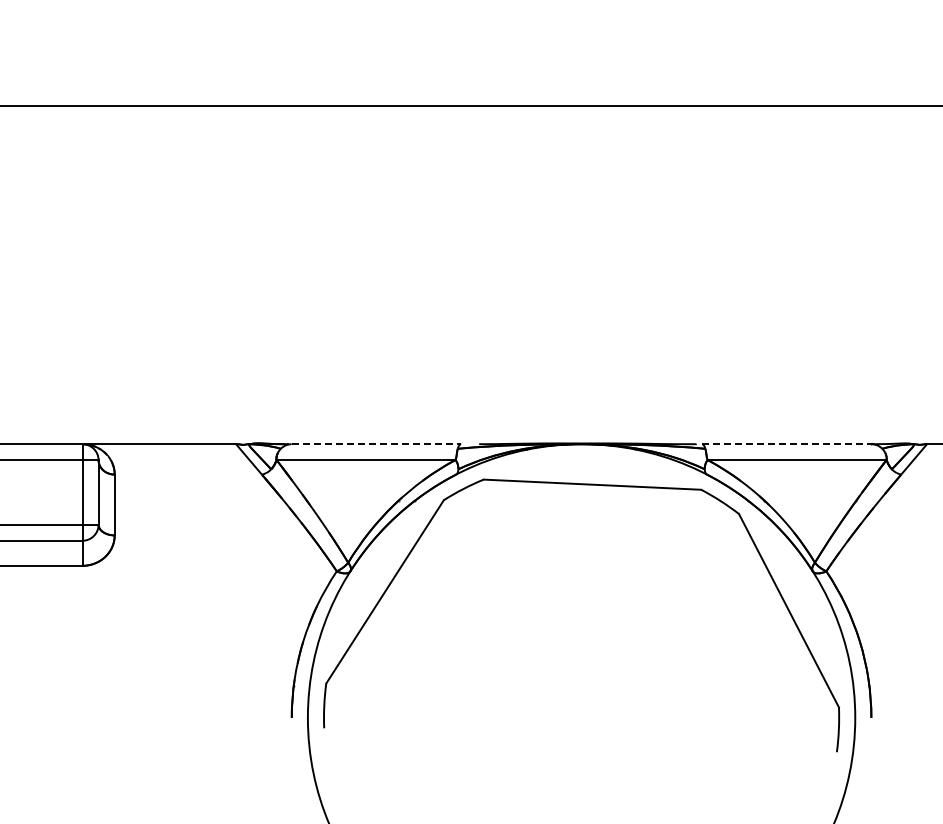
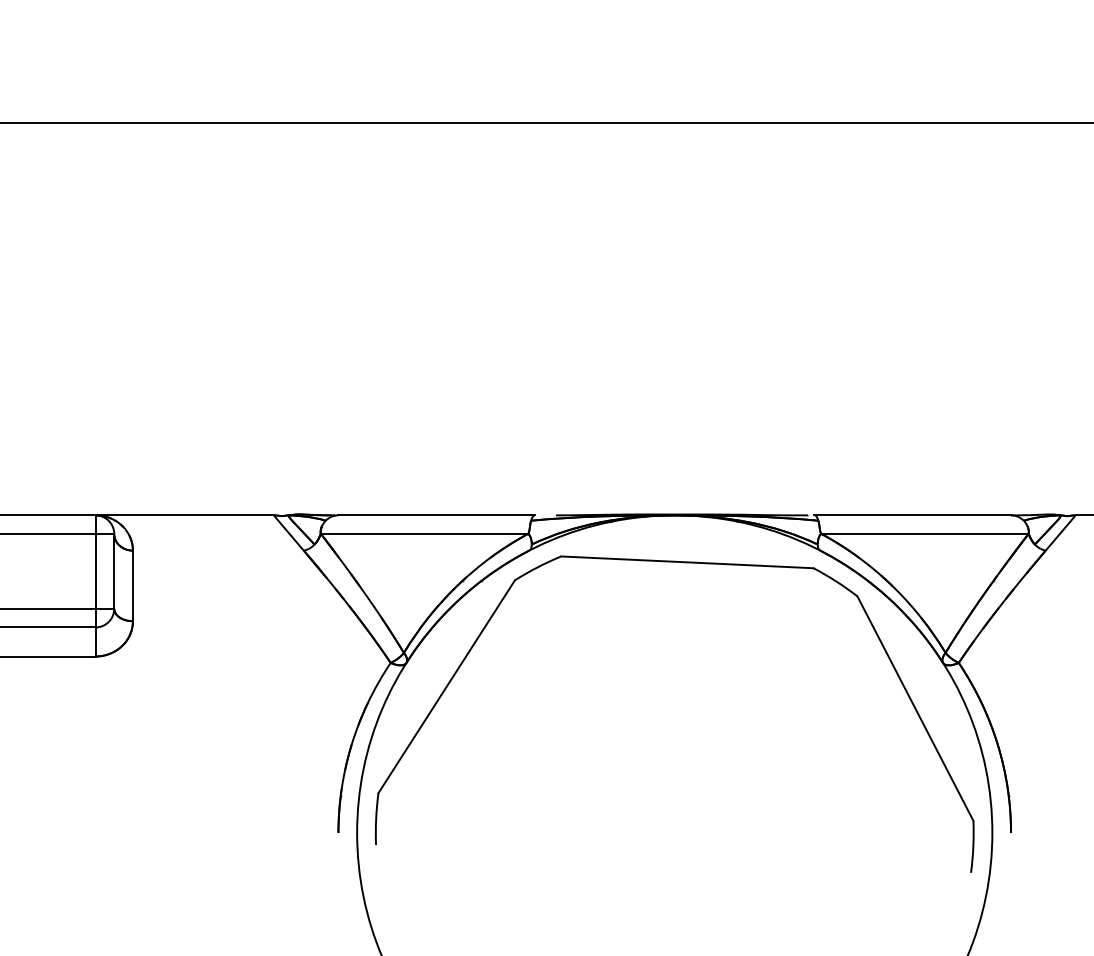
line: (376, 444) -> (436, 515), dashed -> solid
line: (786, 444) -> (912, 515), dashed -> solid

